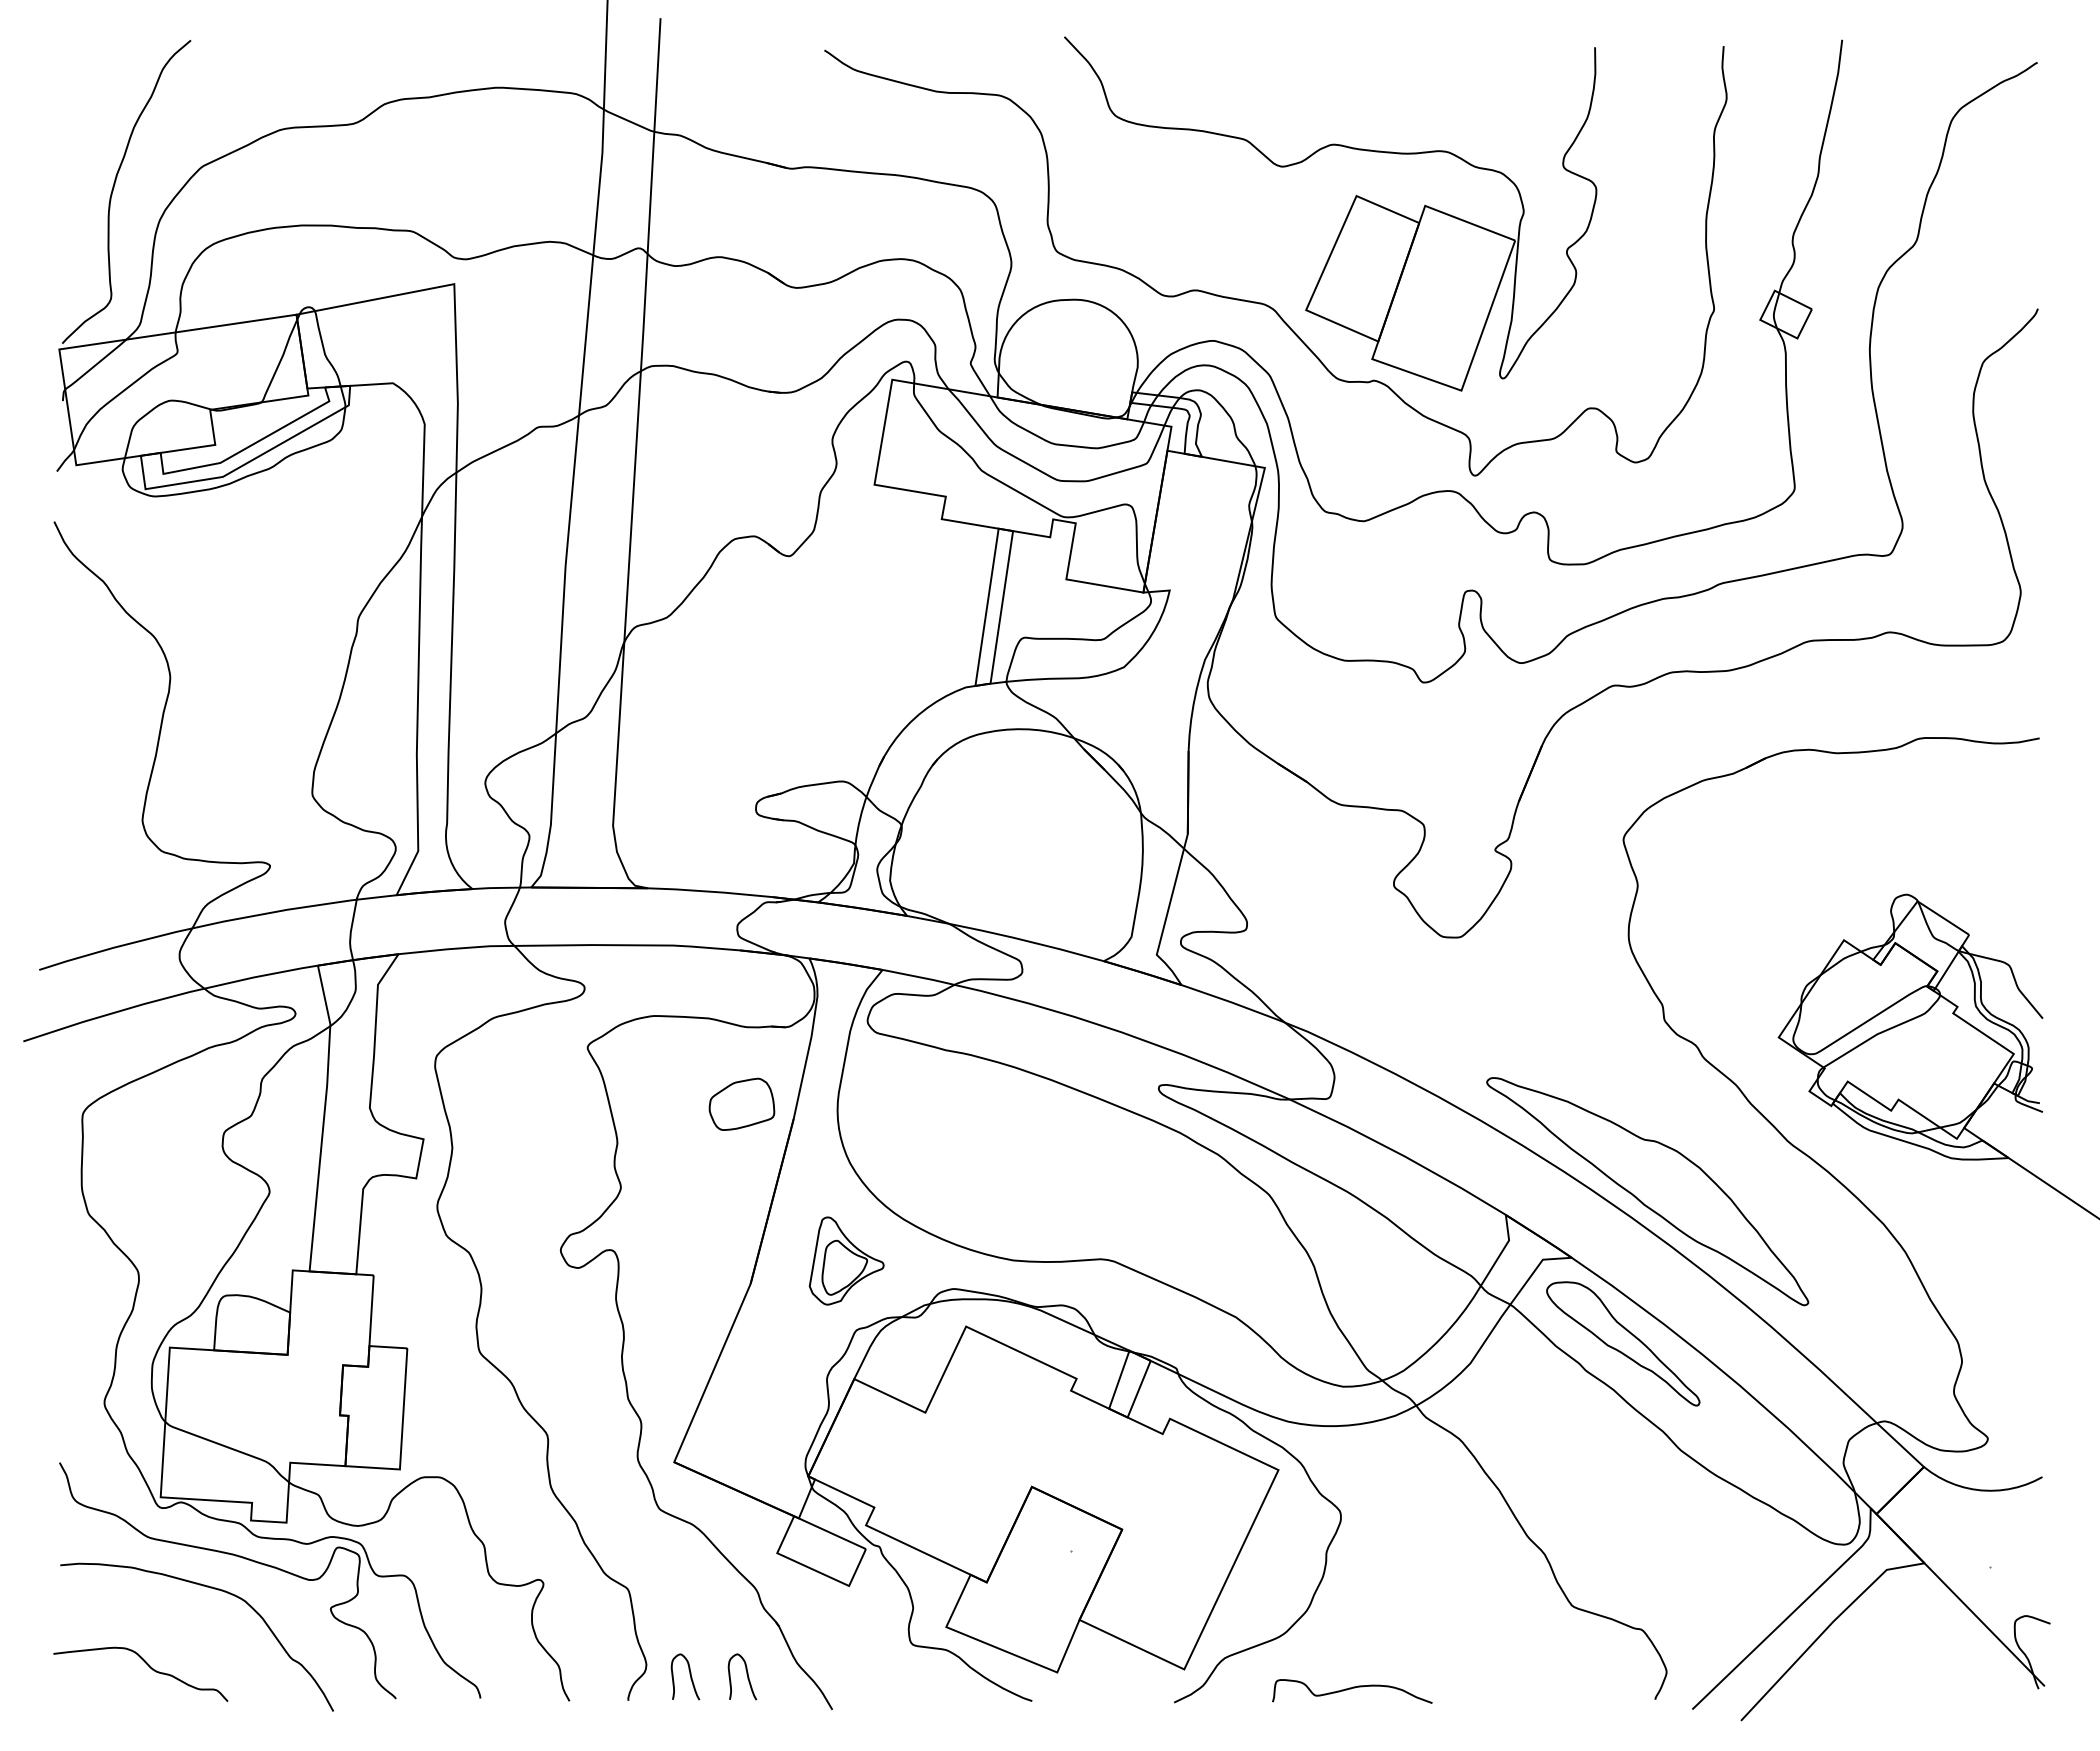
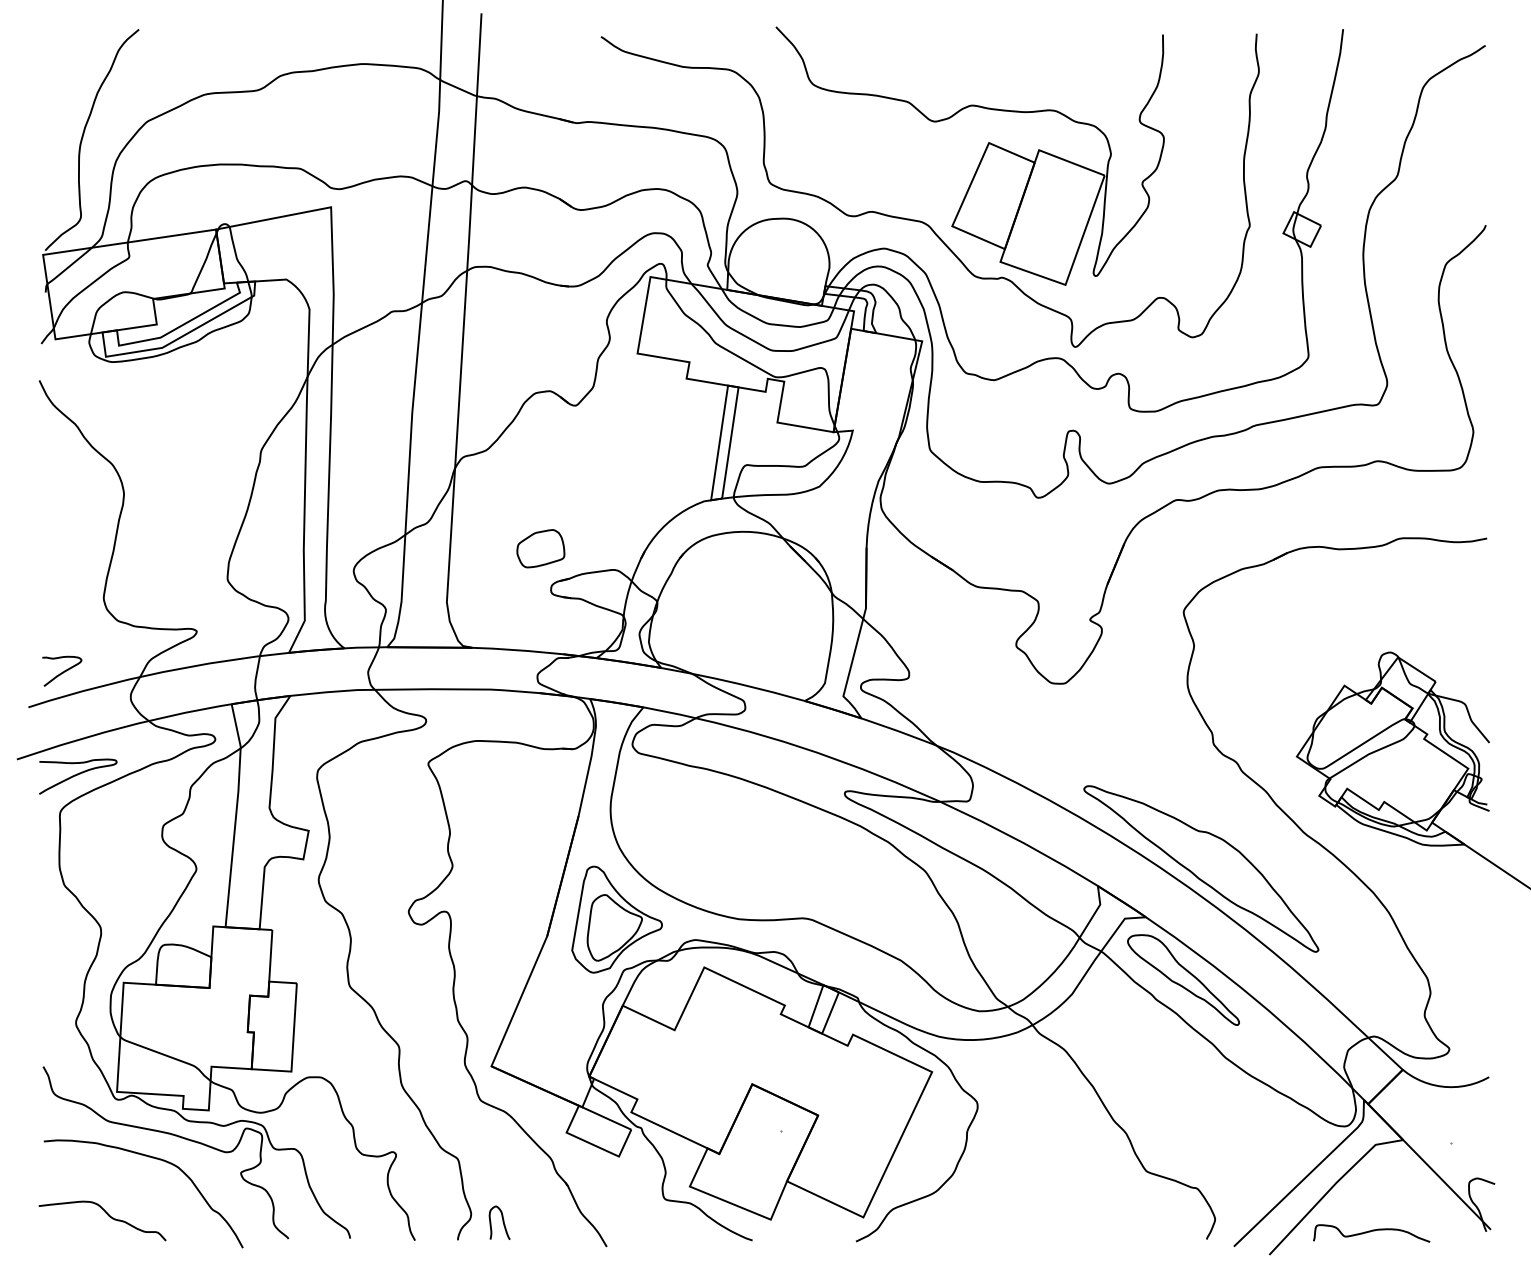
curve: (85, 921) -> (62, 672), added
curve: (107, 1062) -> (78, 774), added
part: (741, 1103) -> (540, 548), moved
part: (846, 1260) -> (617, 919), size x1.67
curve: (746, 1674) -> (544, 1221), removed
curve: (1351, 1689) -> (1371, 1232), moved

